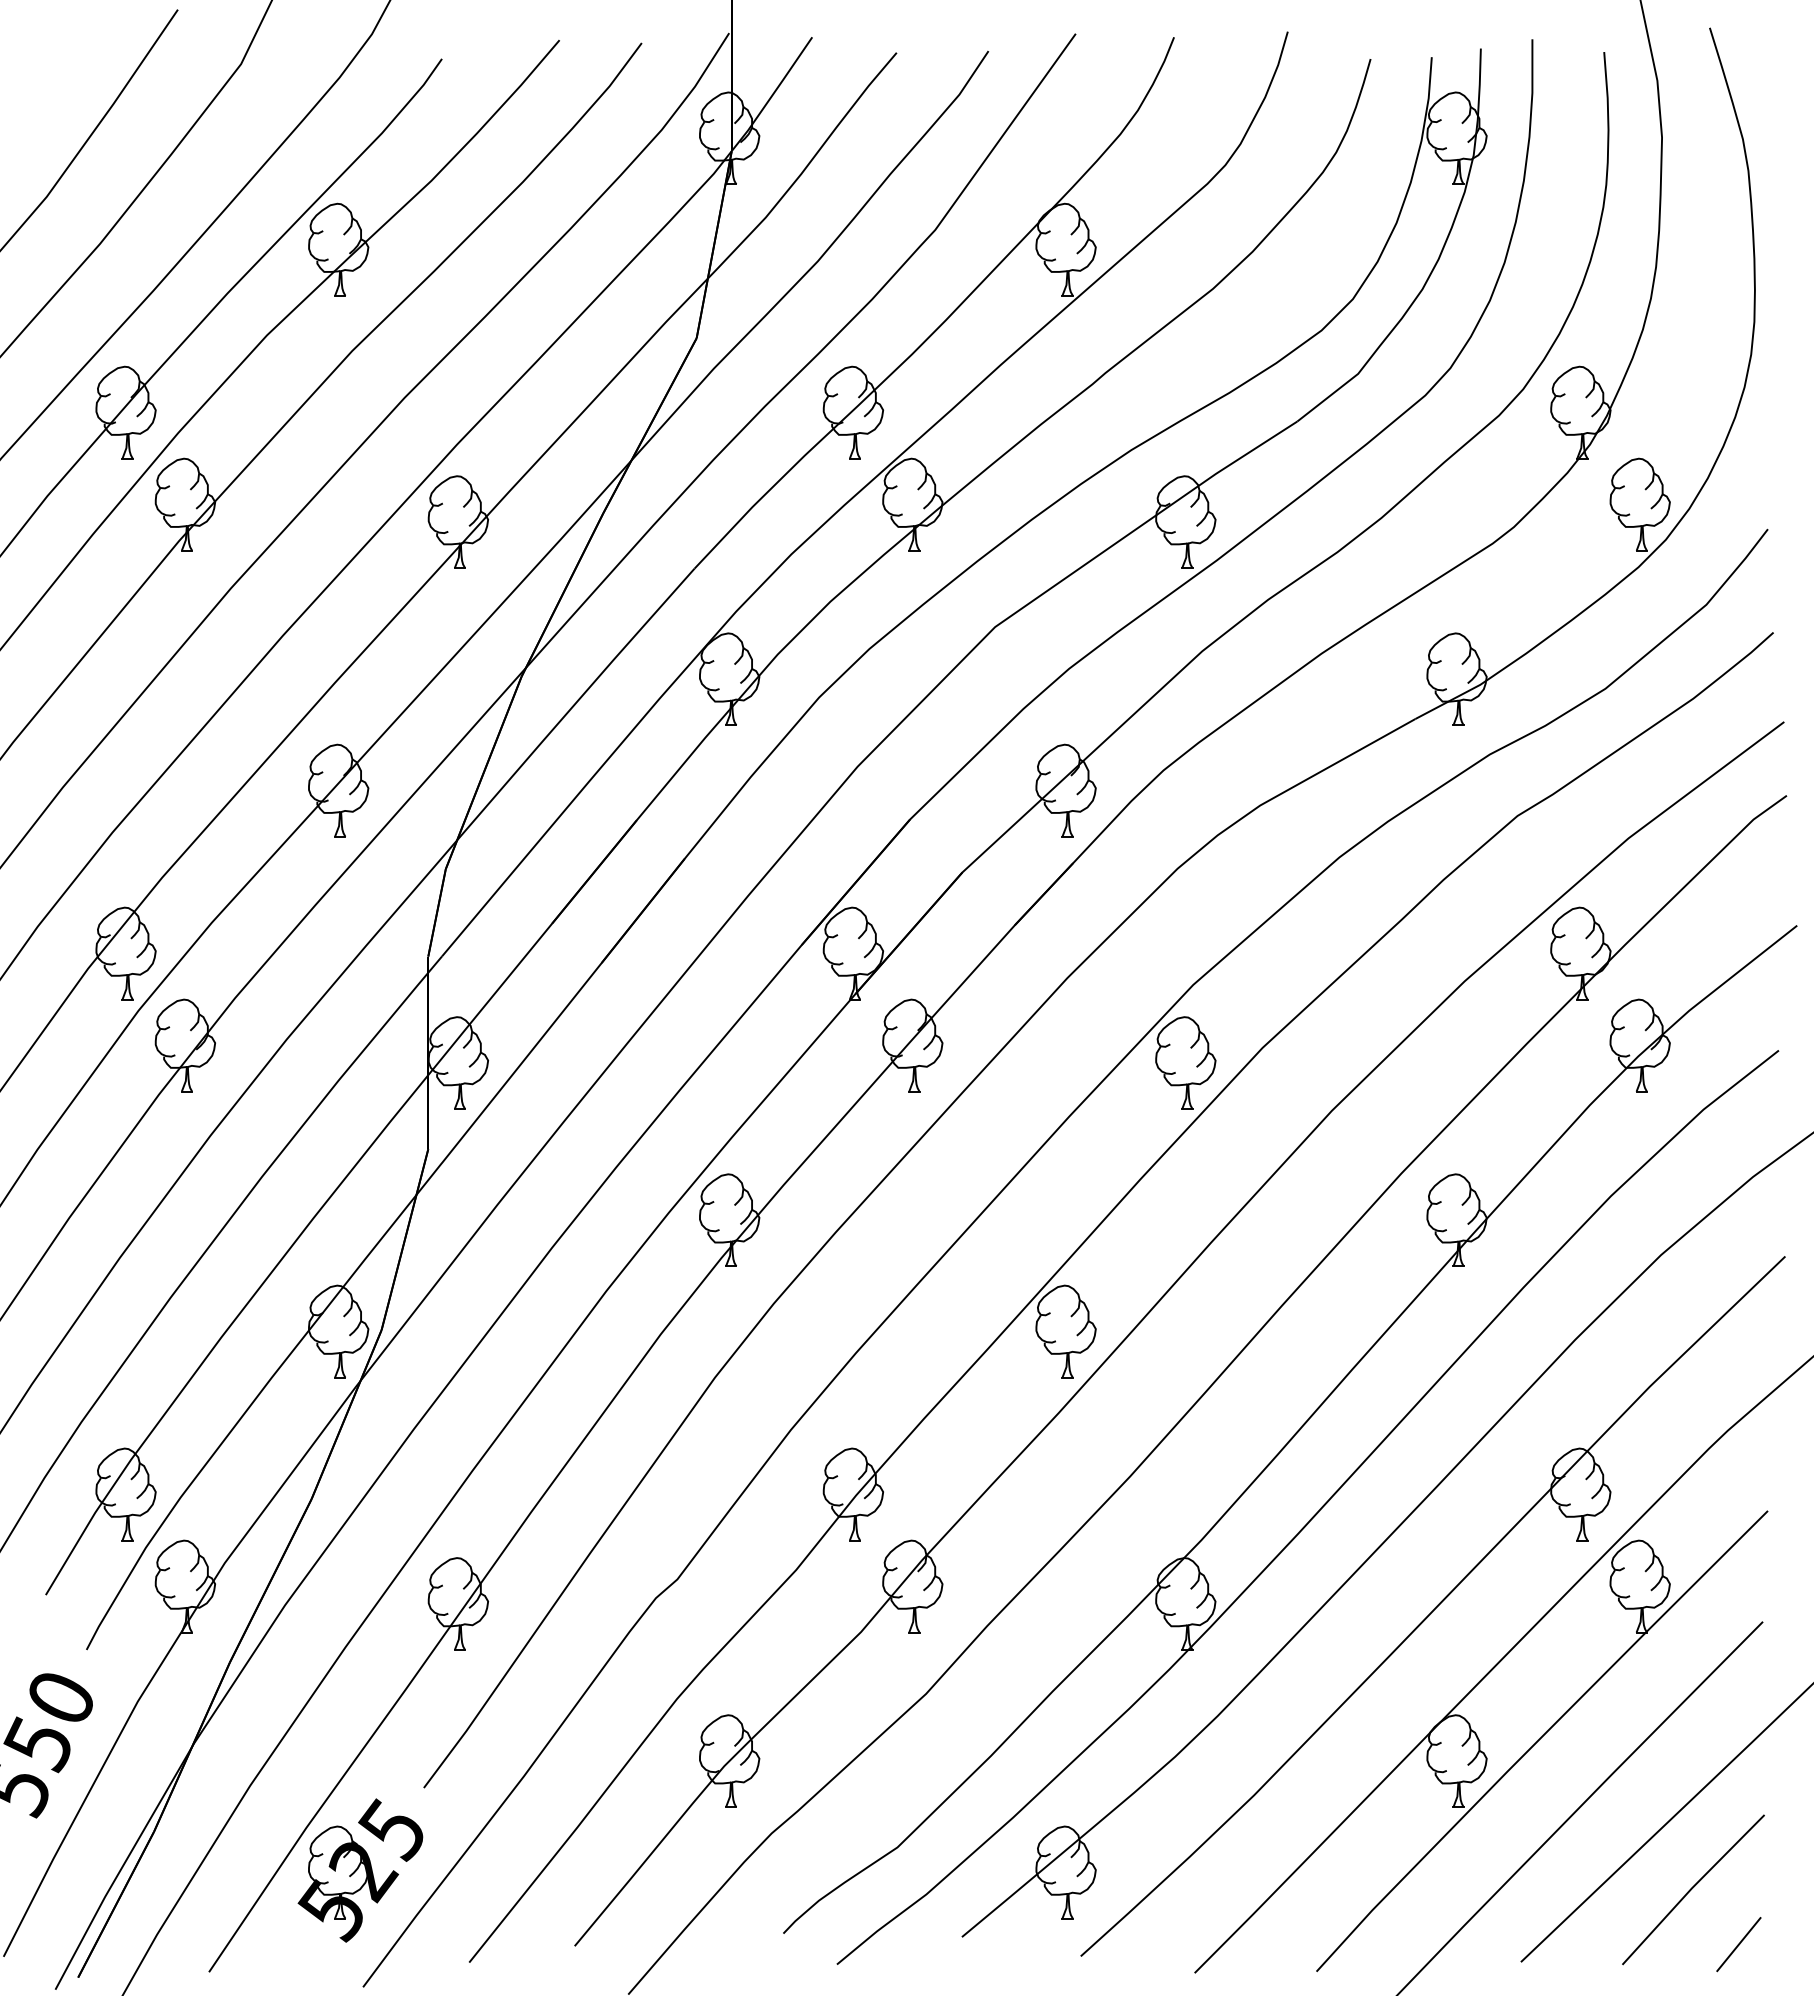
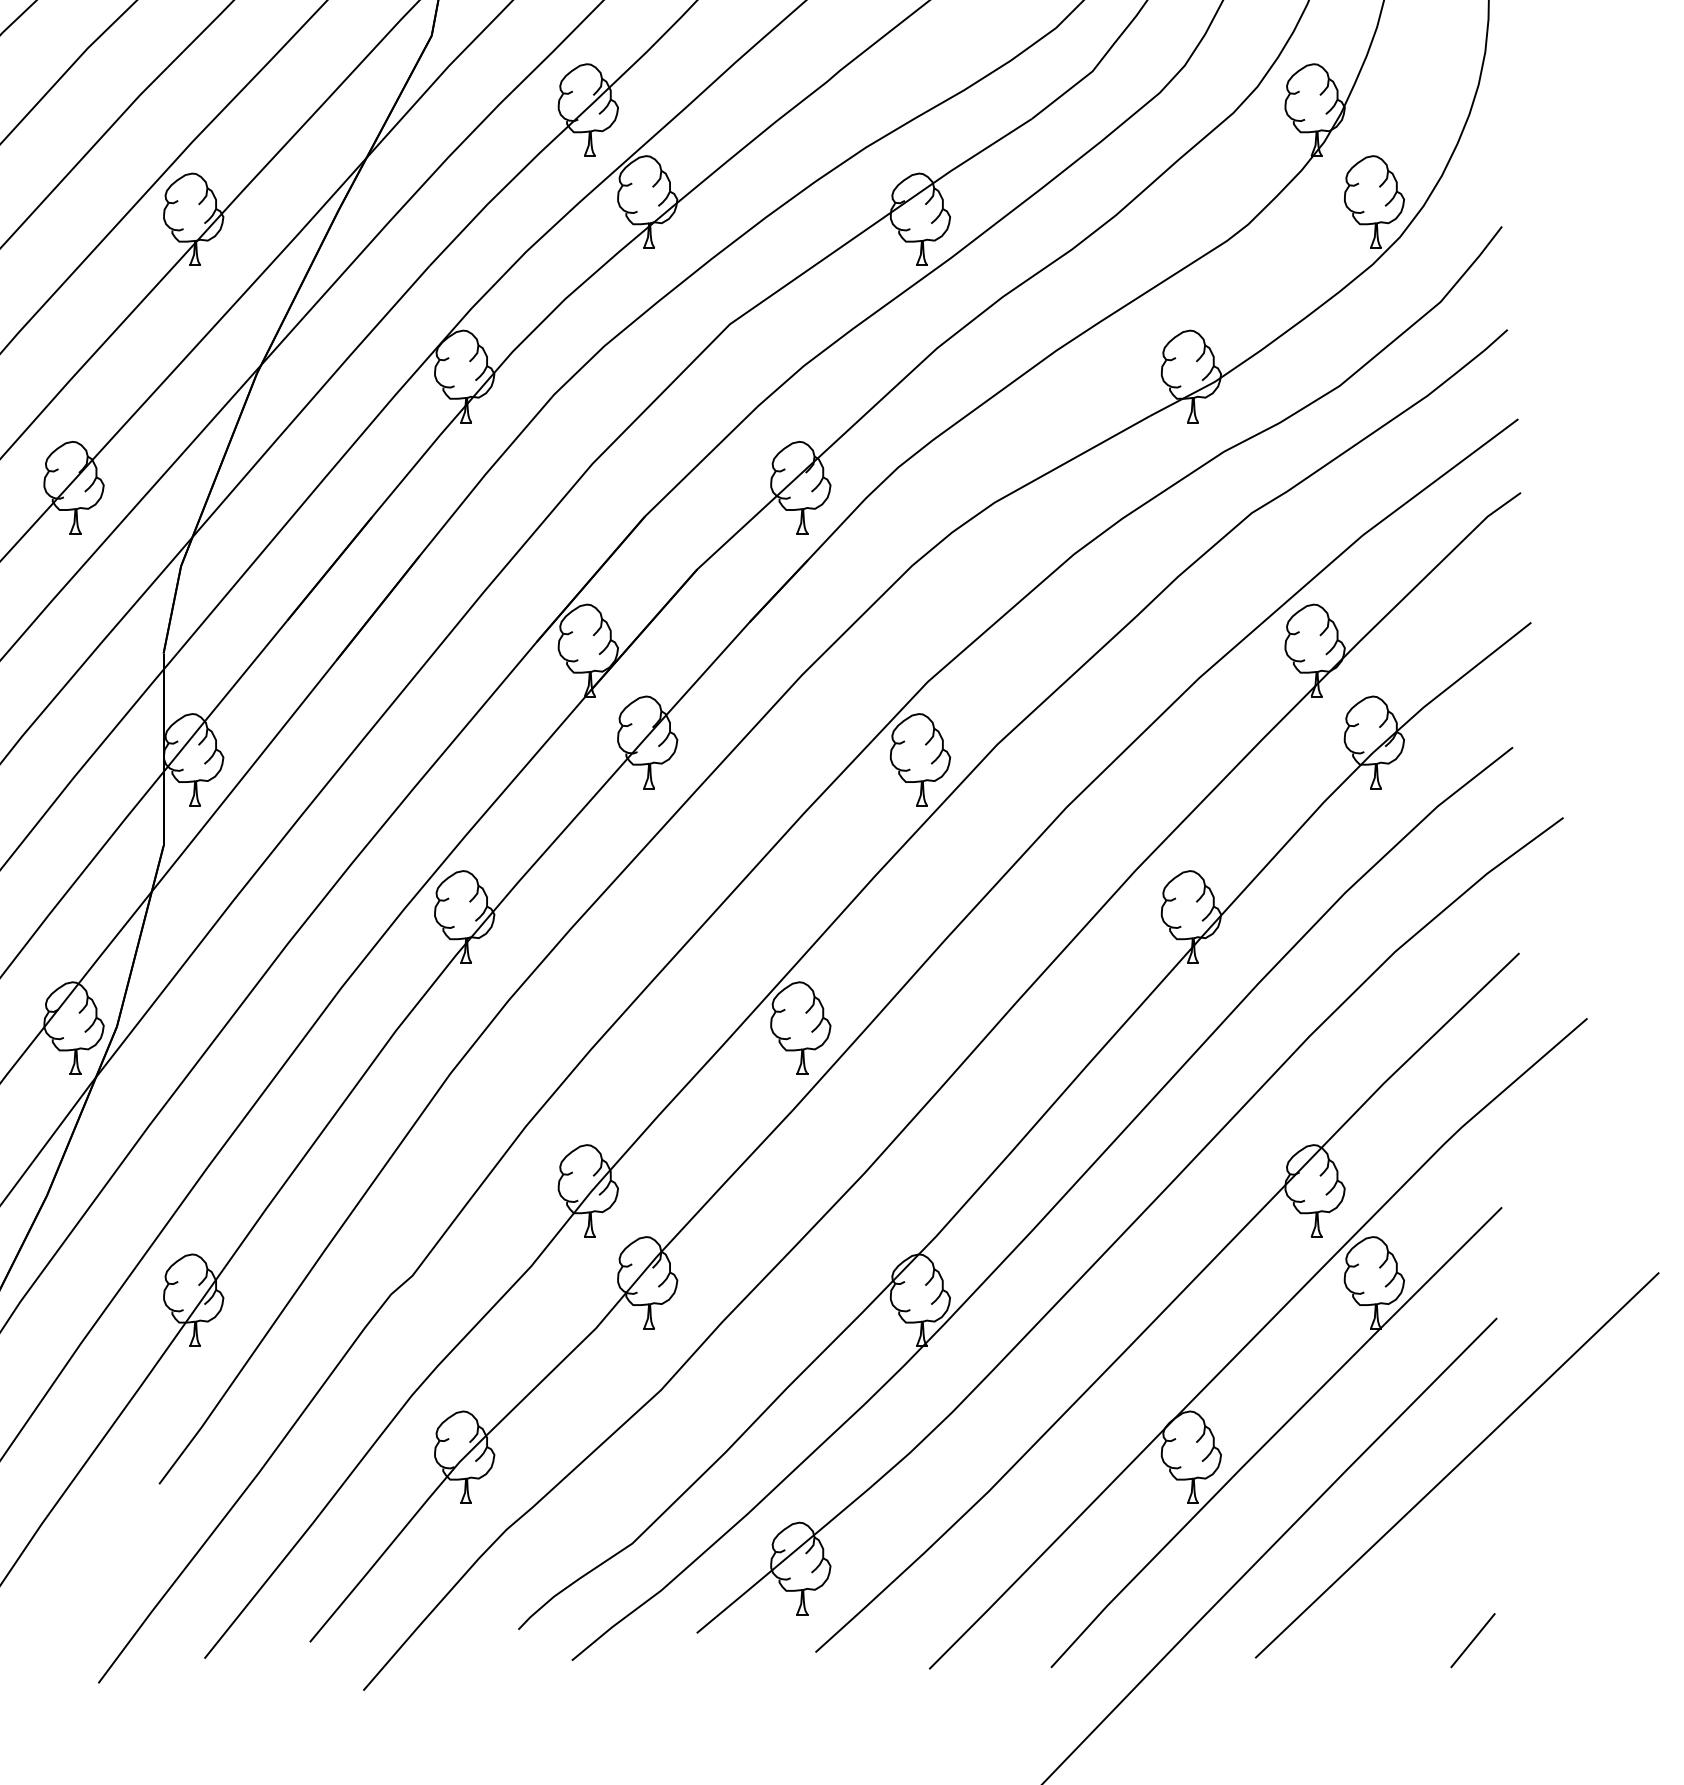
part: (360, 1870) -> (95, 1566), removed
line: (1693, 1888) -> (1427, 1584), removed

